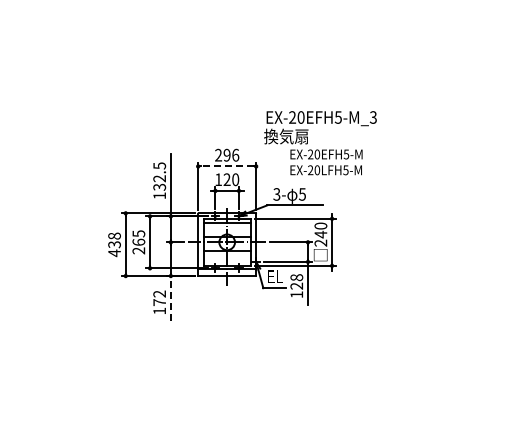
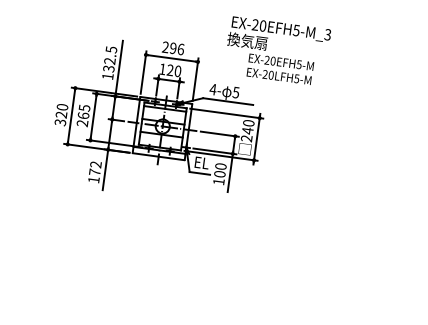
text: (320, 143) -> (277, 51), moved
line: (227, 166) -> (172, 58), dashed -> solid
text: (276, 194) -> (212, 89), 3- -> 4-
text: (114, 244) -> (61, 114), 438 -> 320
text: (296, 281) -> (220, 170), 128 -> 100
line: (170, 297) -> (105, 169), dashed -> solid

